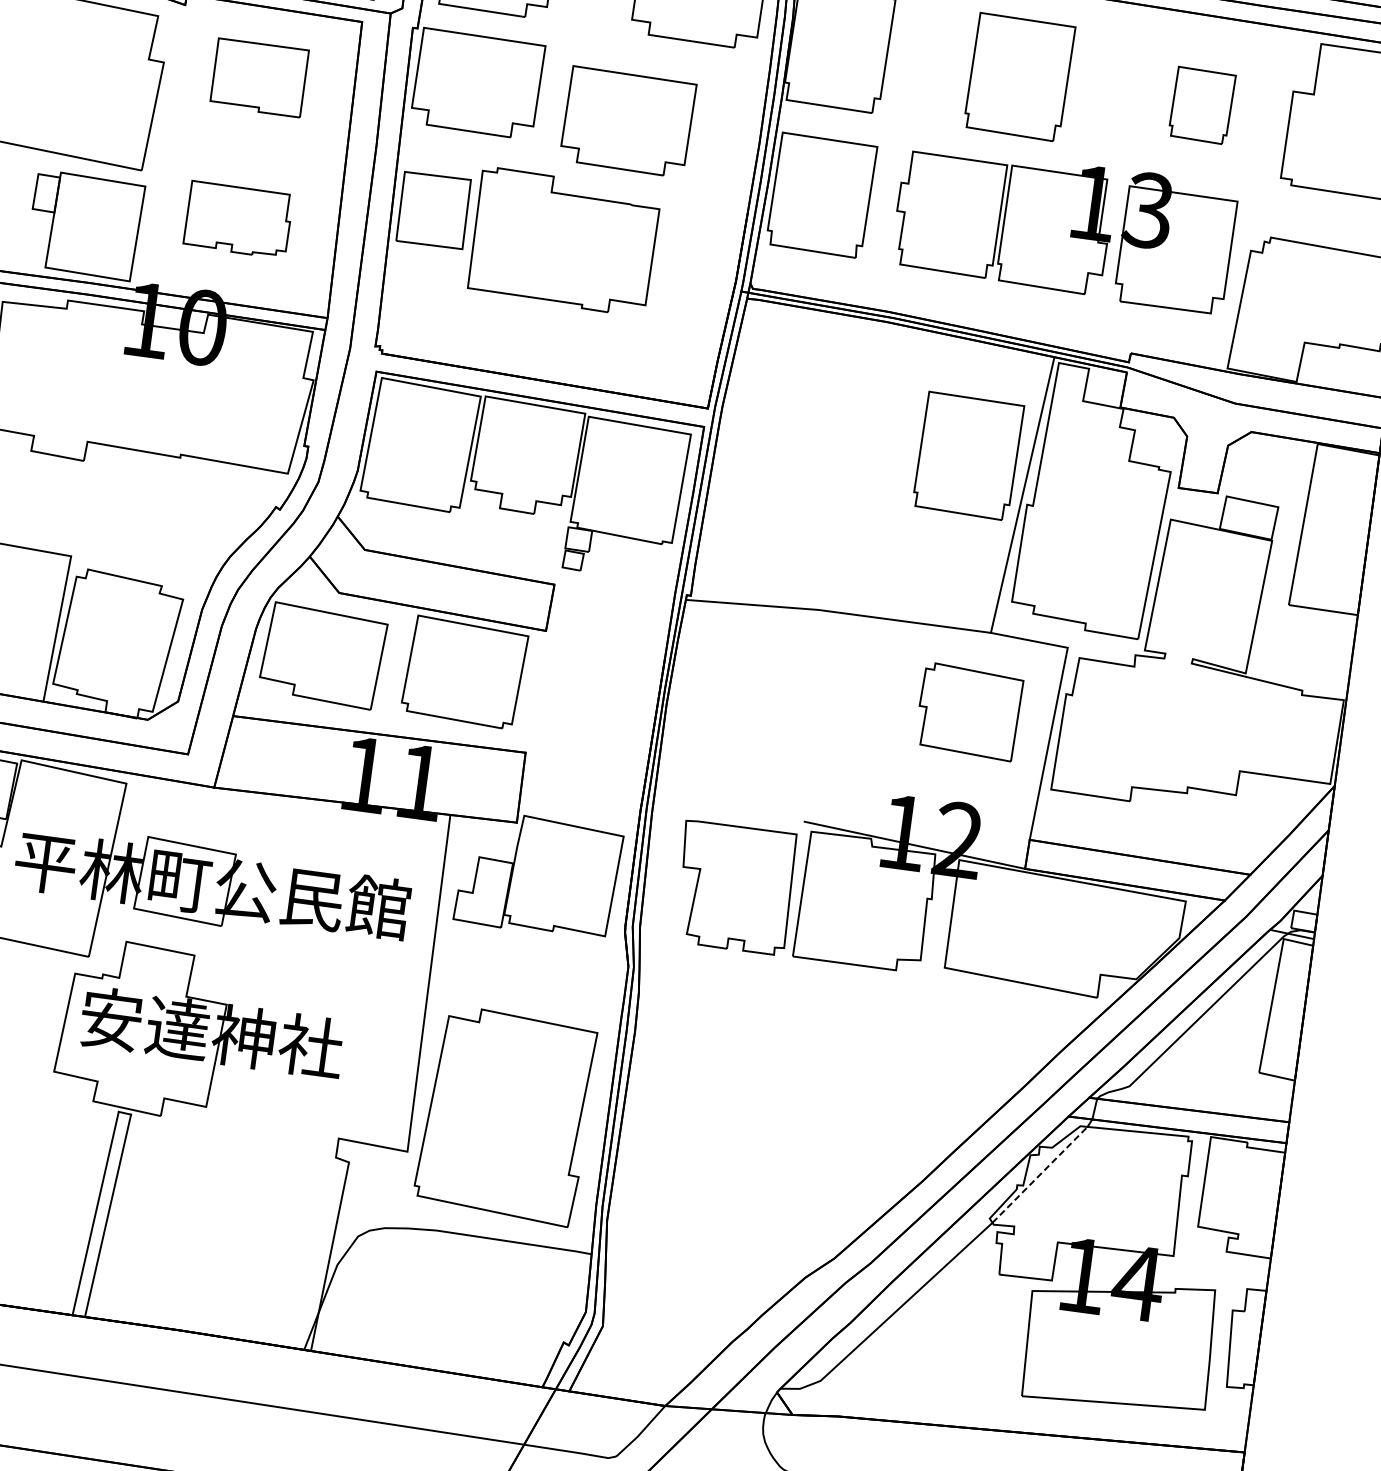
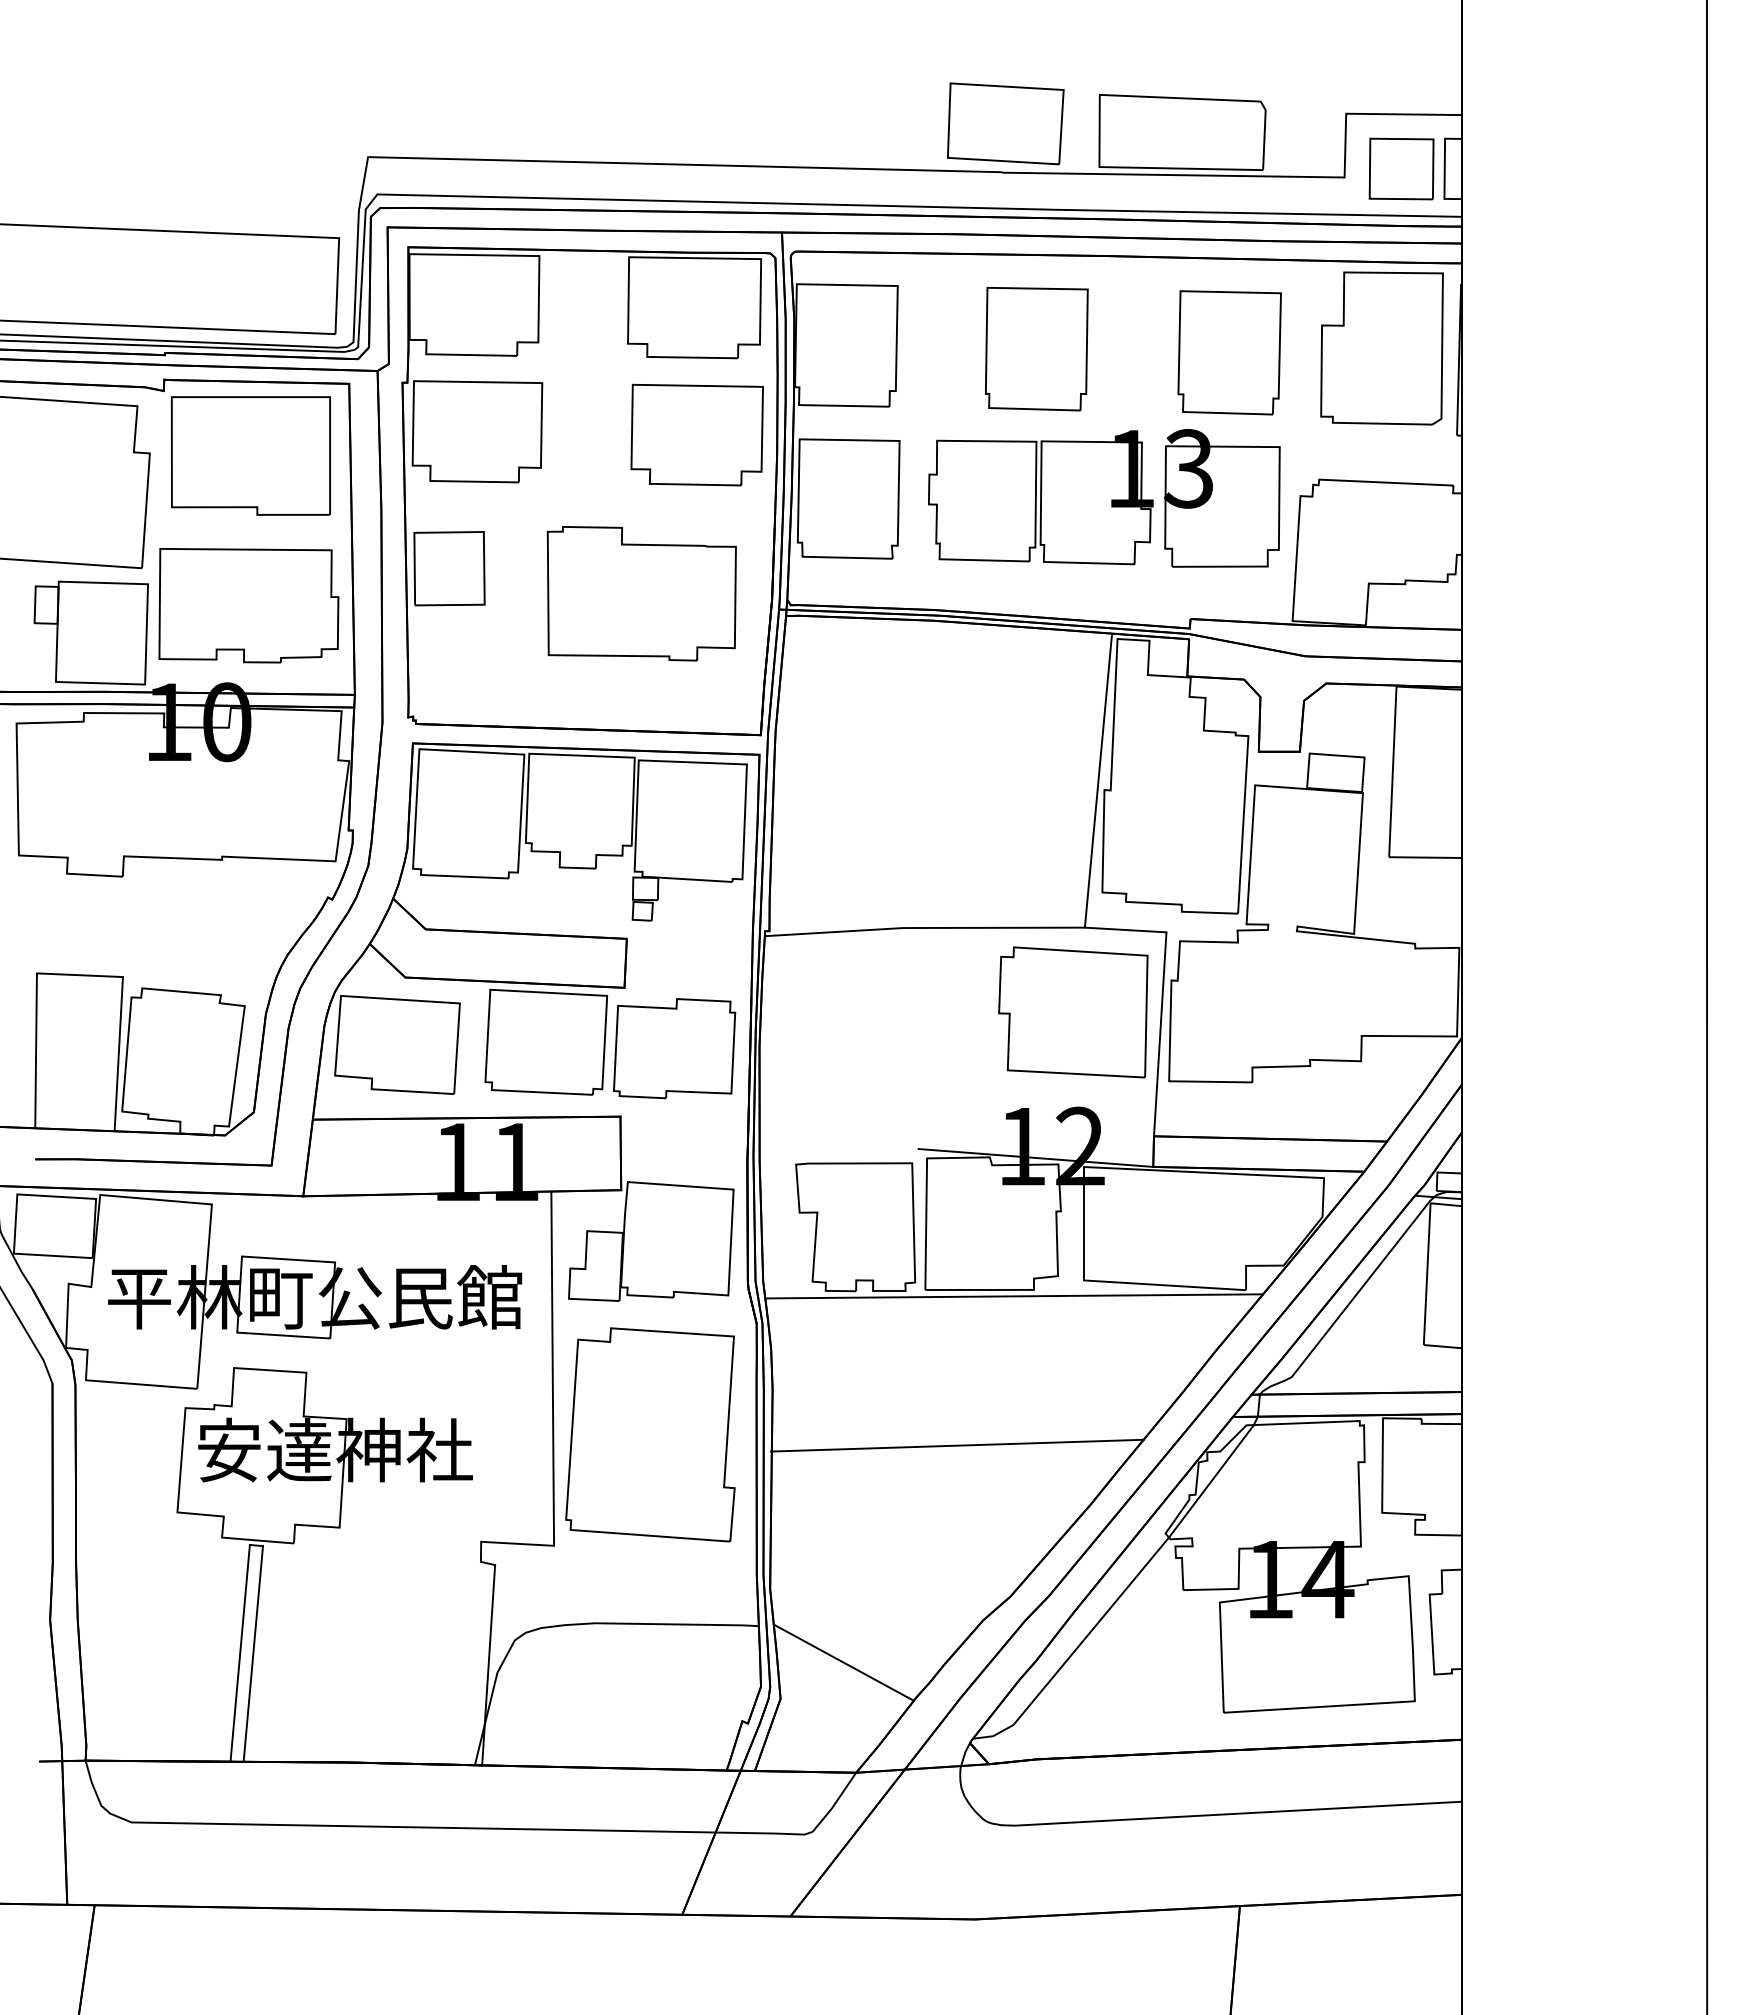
part: (259, 77) -> (250, 455), size x1.67
part: (1202, 105) -> (1229, 352), size x1.67
part: (627, 121) -> (696, 434), moved
part: (238, 219) -> (248, 605), size x1.67
part: (563, 241) -> (641, 593), moved
part: (967, 456) -> (1036, 748), removed
part: (585, 694) -> (674, 1048), added
part: (969, 711) -> (1073, 1012), size x1.43
line: (876, 974) -> (1014, 1296), added
line: (802, 1108) -> (956, 1445), added
part: (505, 1115) -> (650, 1434), moved
line: (1040, 1174) -> (1211, 1480), dashed -> solid
line: (667, 1299) -> (843, 1662), added

